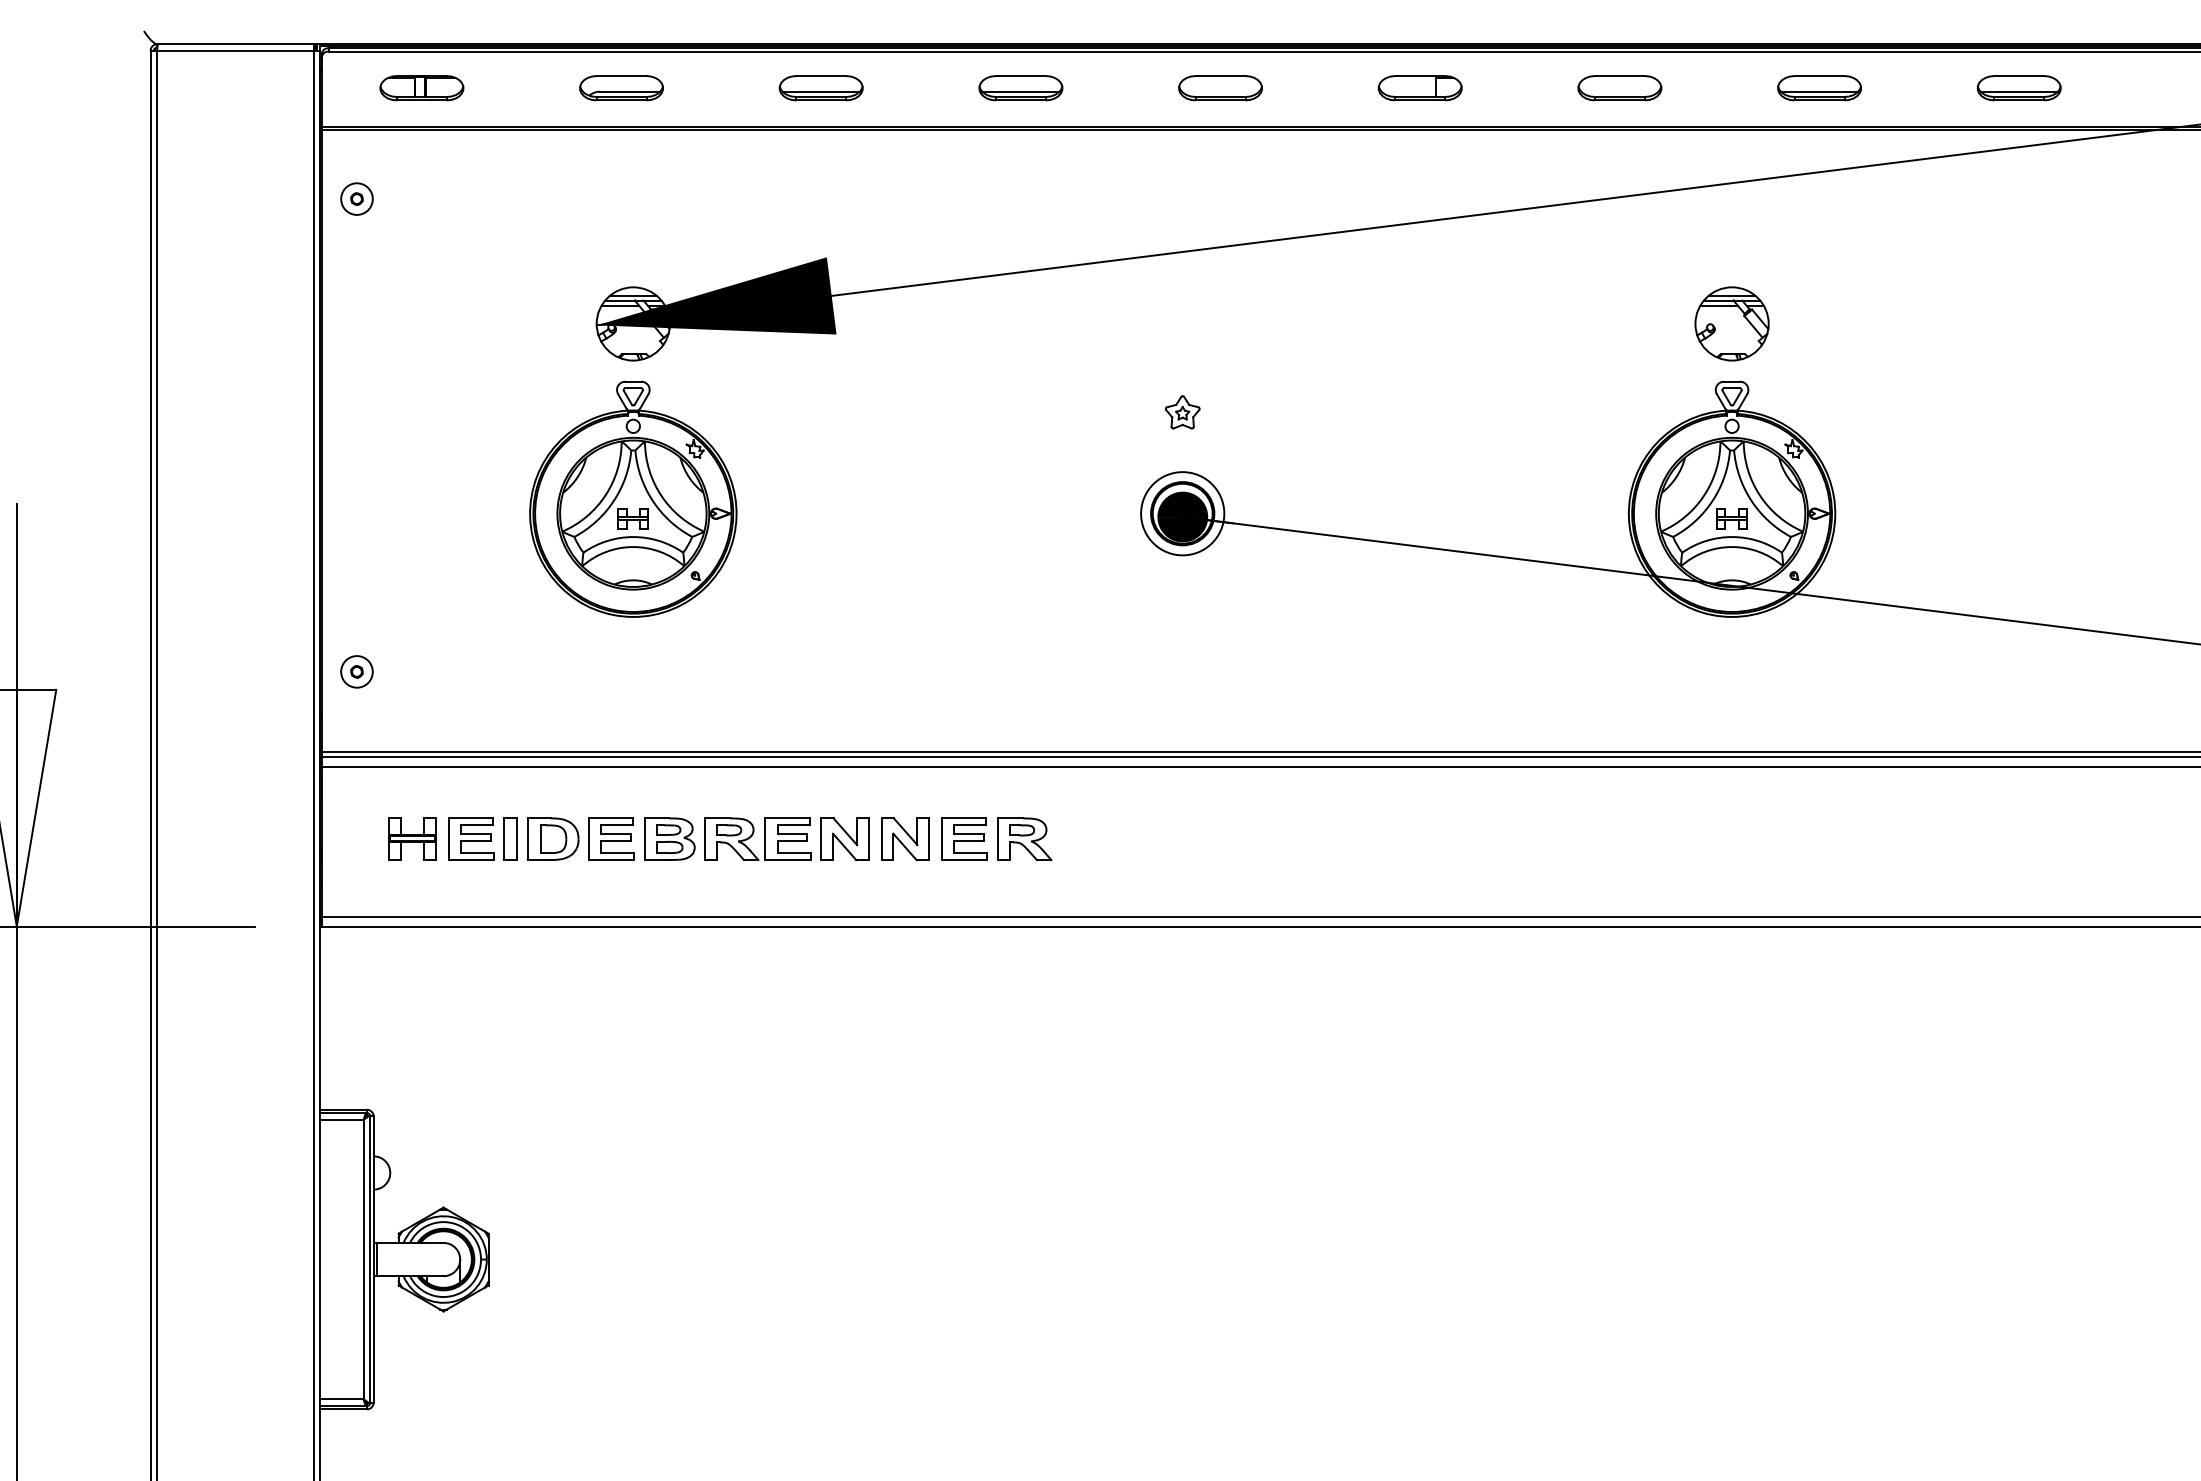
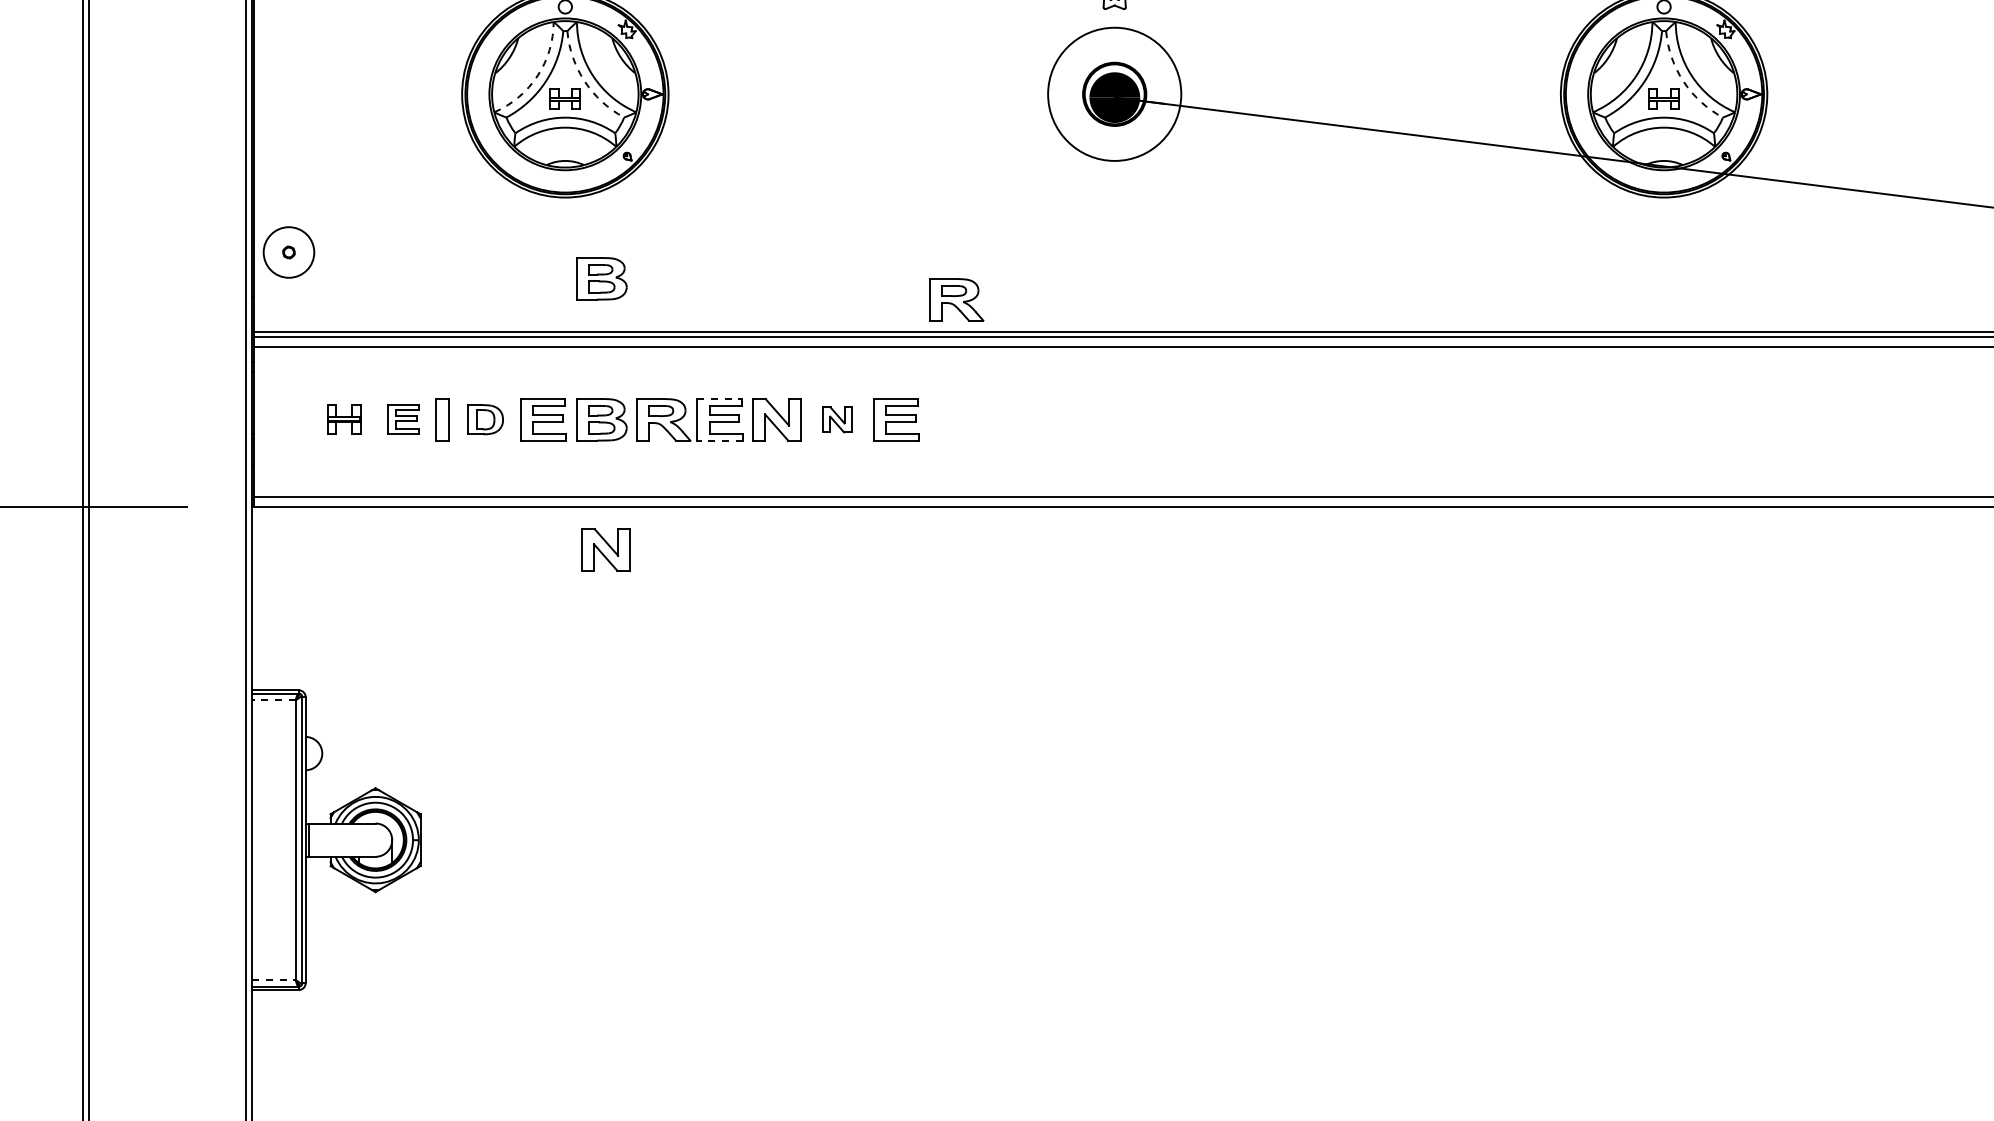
arc: (605, 495) -> (537, 76), solid -> dashed
arc: (652, 500) -> (584, 81), solid -> dashed
arc: (1751, 500) -> (1683, 81), solid -> dashed
circle: (1182, 513) -> (1114, 94), size x1.6
circle: (356, 671) -> (288, 252), size x1.6
part: (669, 697) -> (601, 278), added
line: (787, 818) -> (719, 399), solid -> dashed
part: (412, 838) -> (344, 419), size x0.7
part: (471, 838) -> (403, 419), size x0.7
part: (553, 838) -> (485, 419), size x0.7
part: (905, 839) -> (837, 420), size x0.6
part: (1024, 839) -> (956, 300), moved
line: (788, 860) -> (720, 441), solid -> dashed
part: (673, 969) -> (605, 550), added
line: (342, 1119) -> (274, 700), solid -> dashed
line: (342, 1399) -> (274, 980), solid -> dashed

